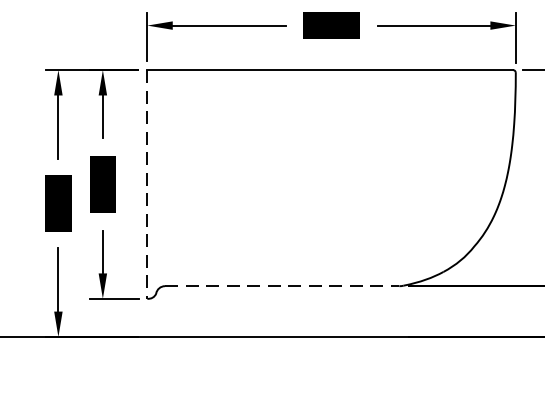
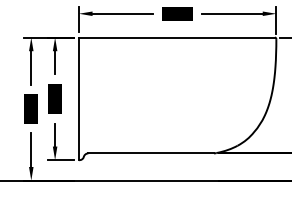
line: (146, 185) -> (78, 99), dashed -> solid
line: (282, 286) -> (151, 153), dashed -> solid

